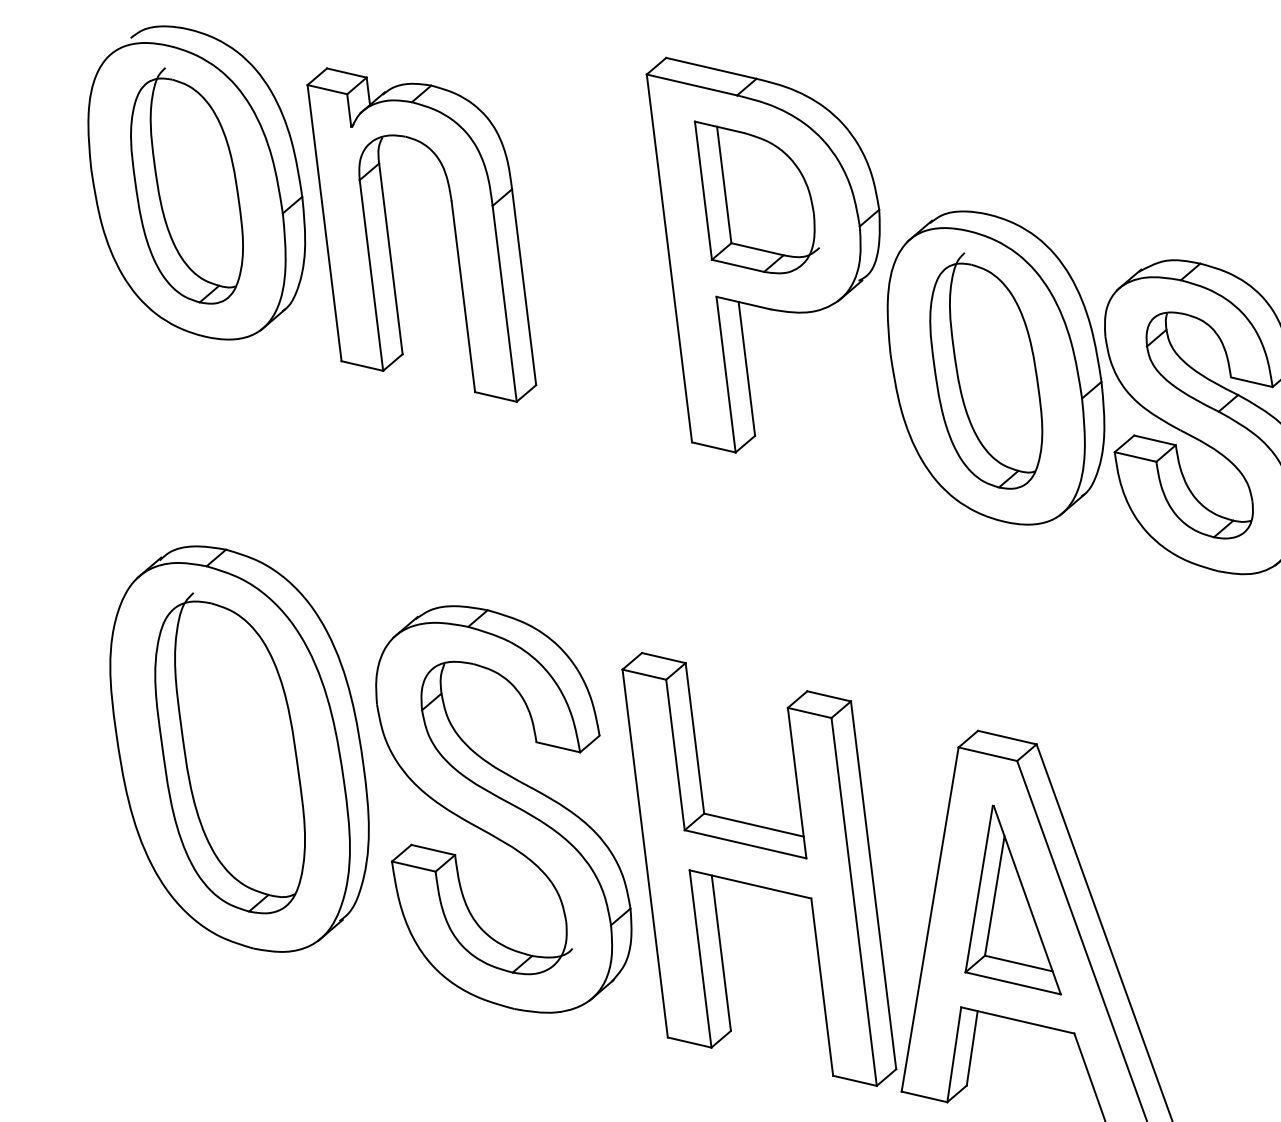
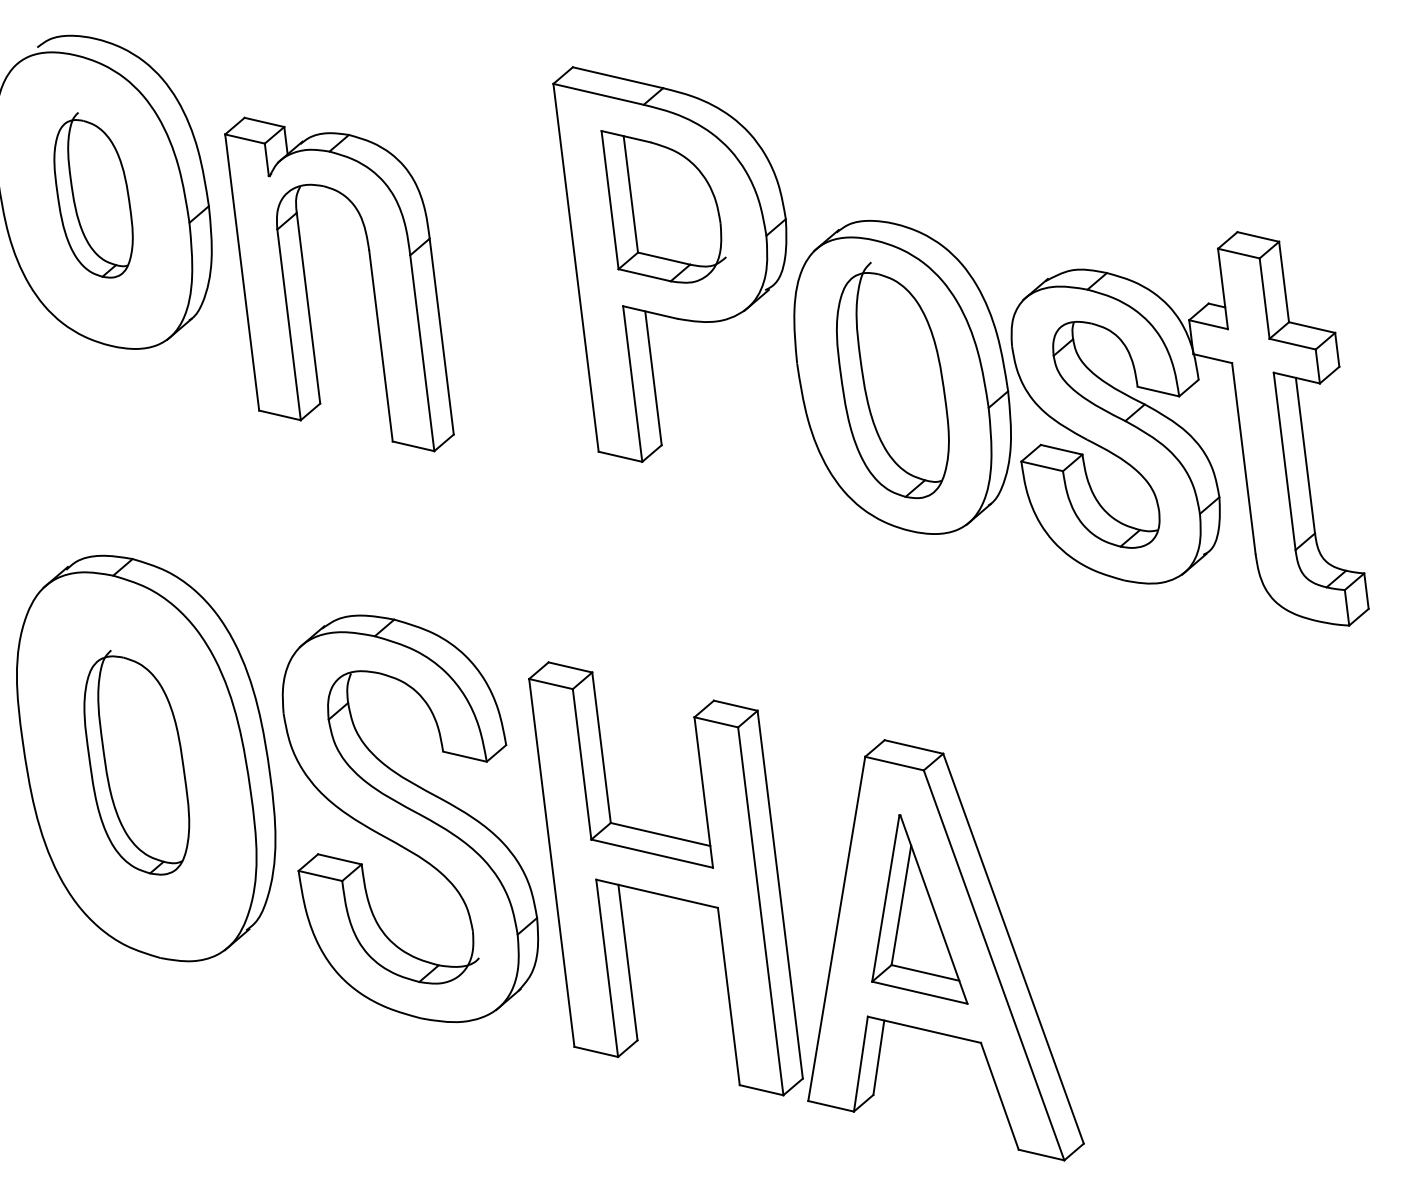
part: (186, 185) -> (93, 194), size x0.7
part: (453, 230) -> (371, 279), moved
part: (229, 753) -> (136, 762), size x0.7

